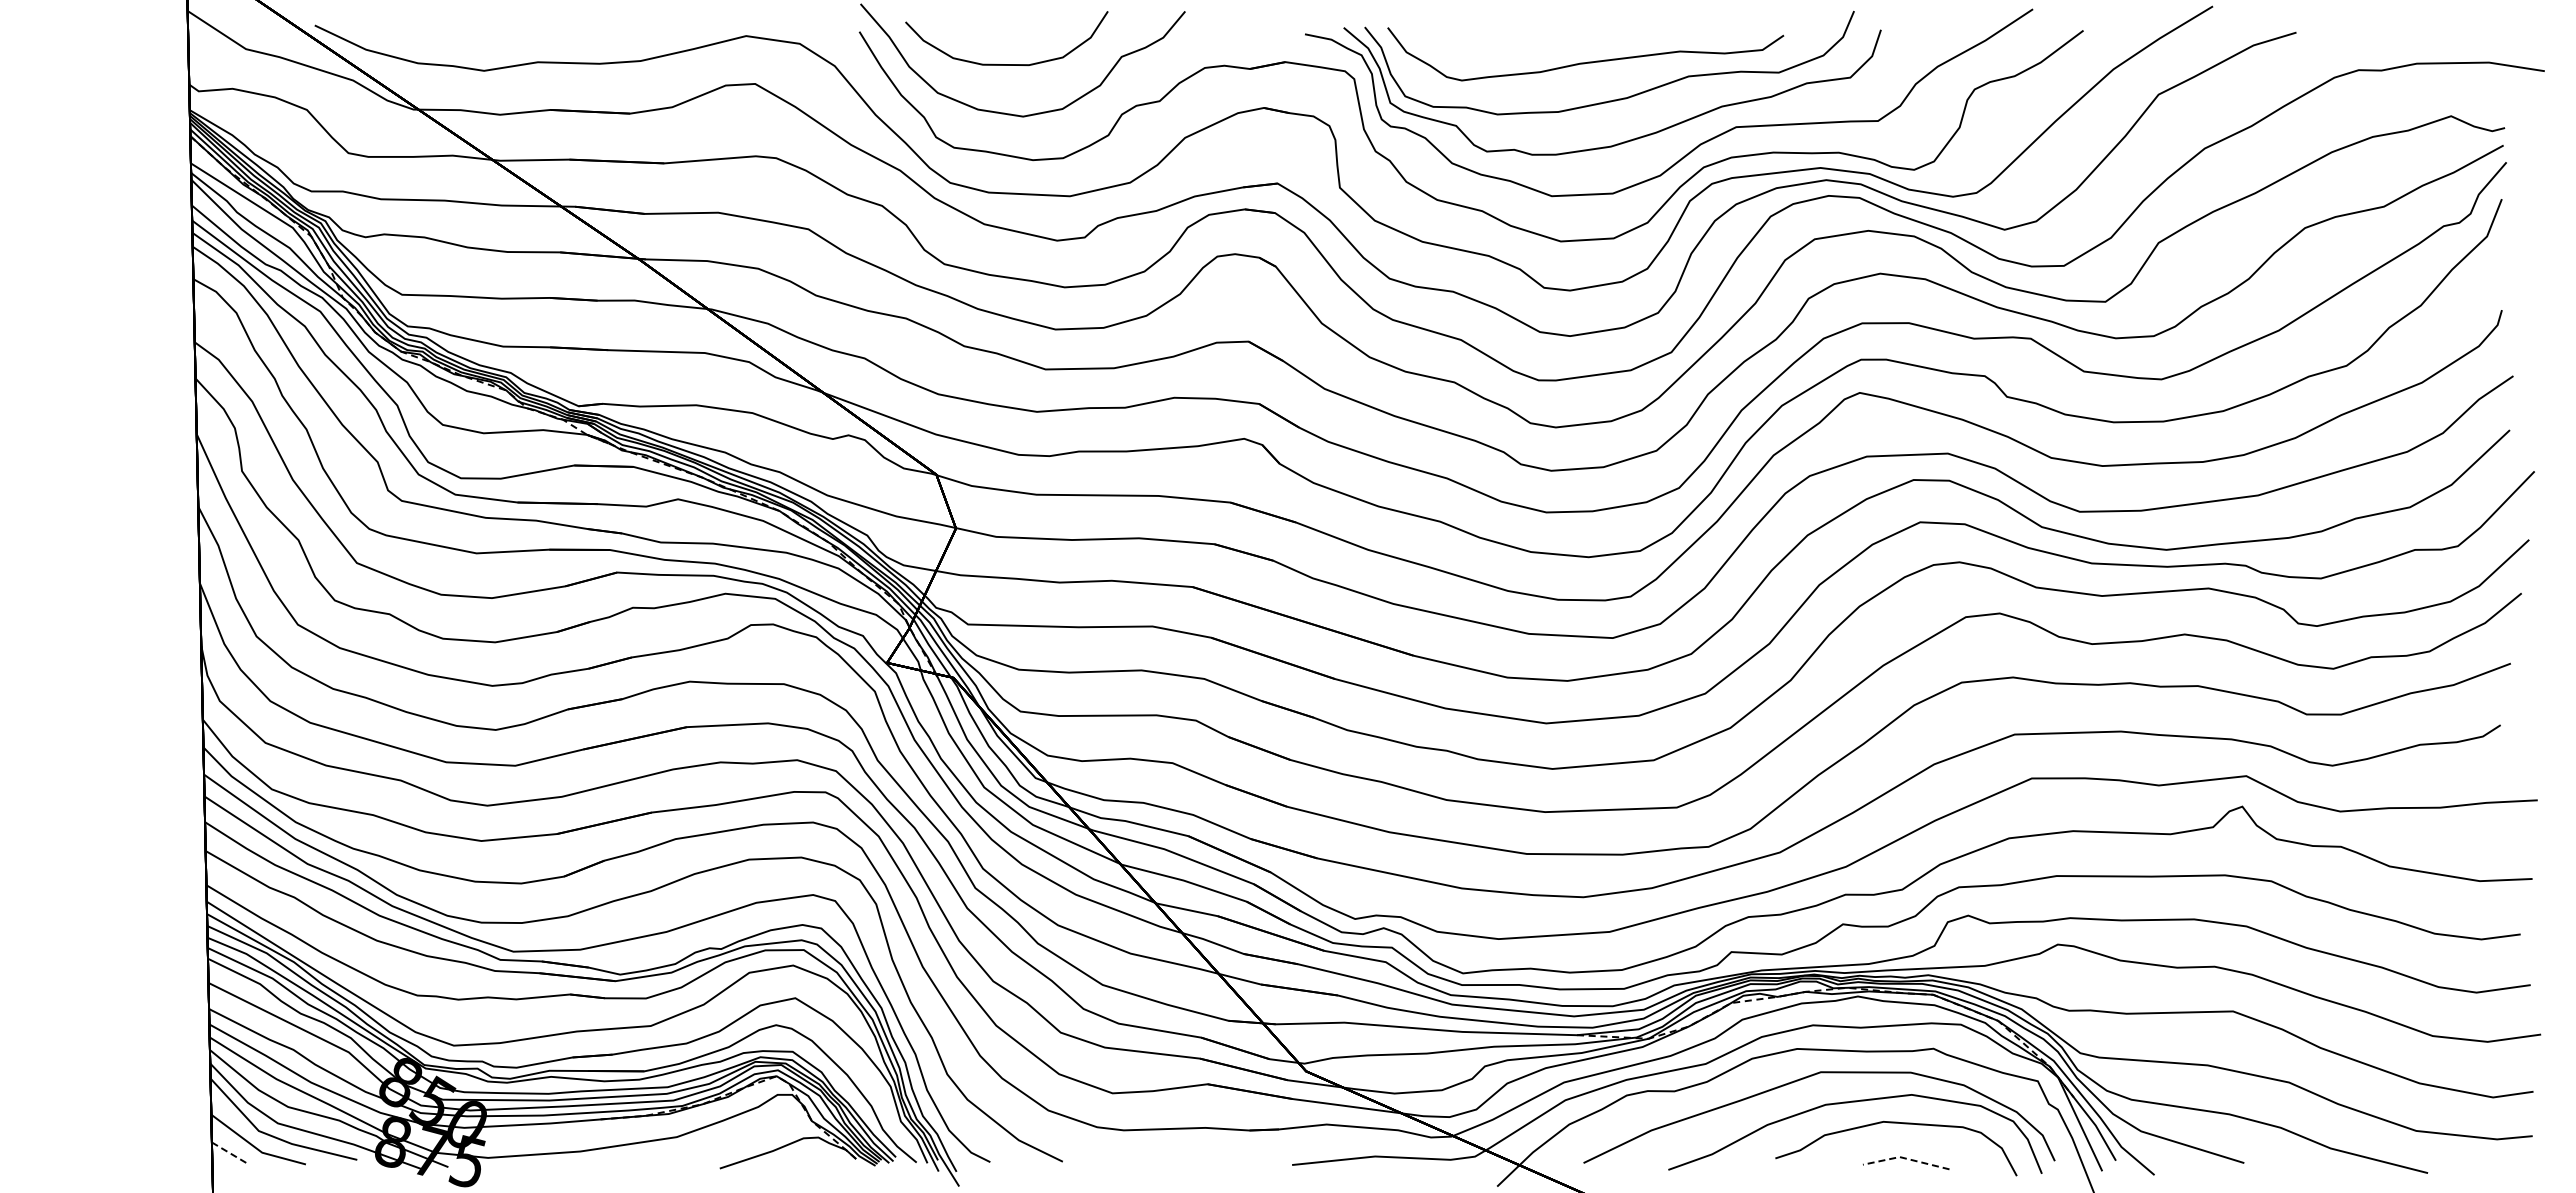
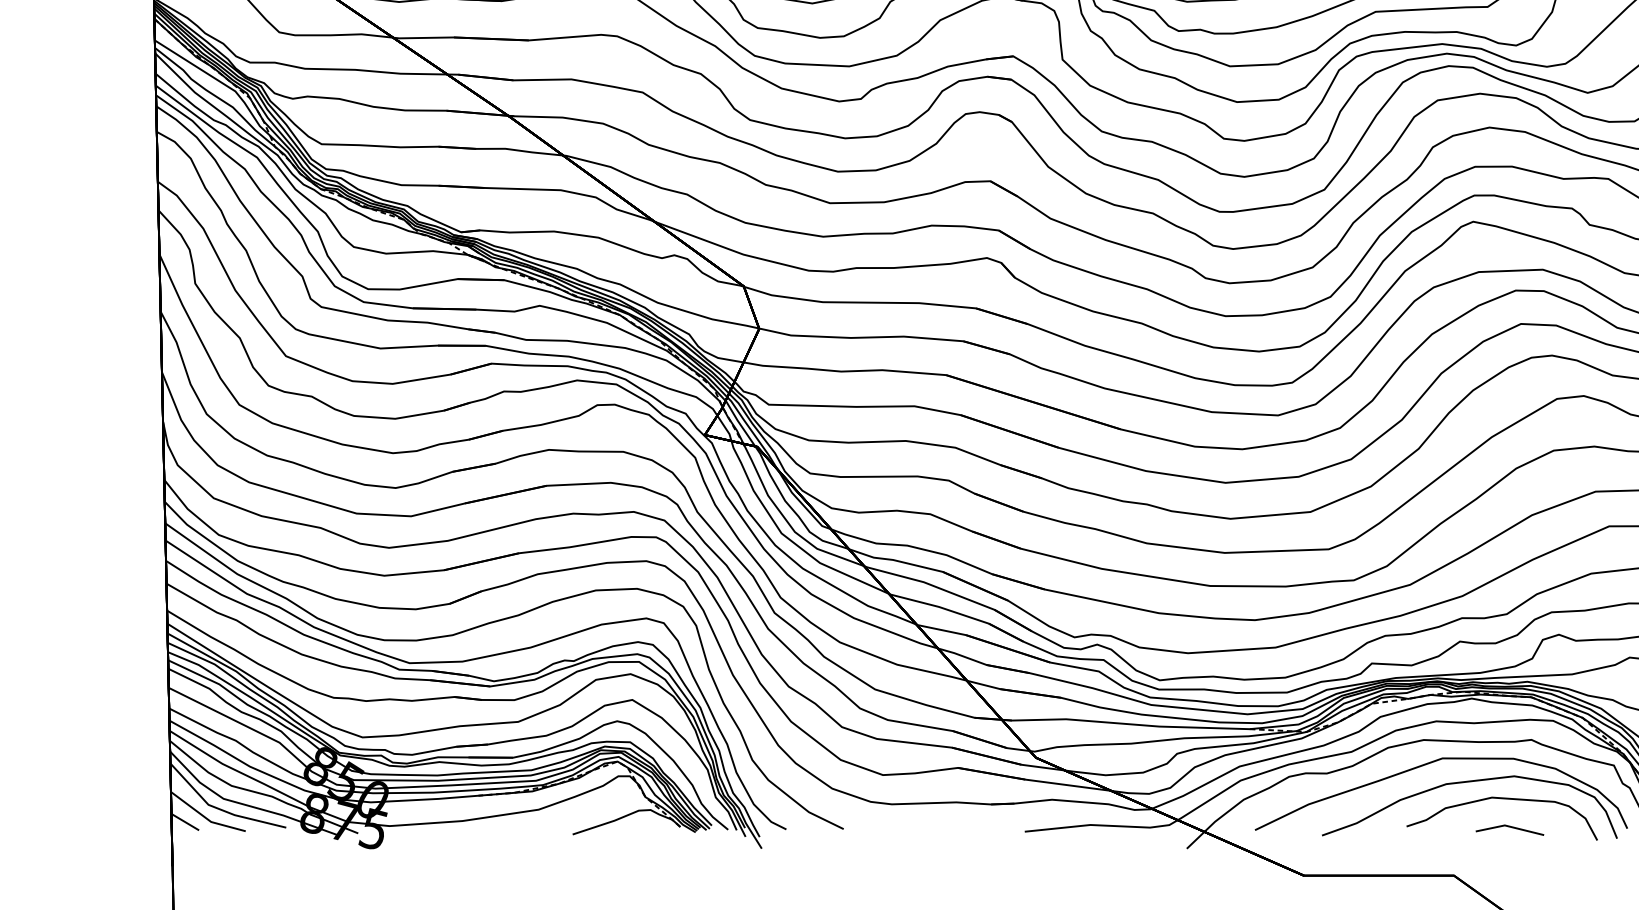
line: (229, 1152) -> (185, 821), dashed -> solid
line: (1905, 1158) -> (1509, 826), dashed -> solid

